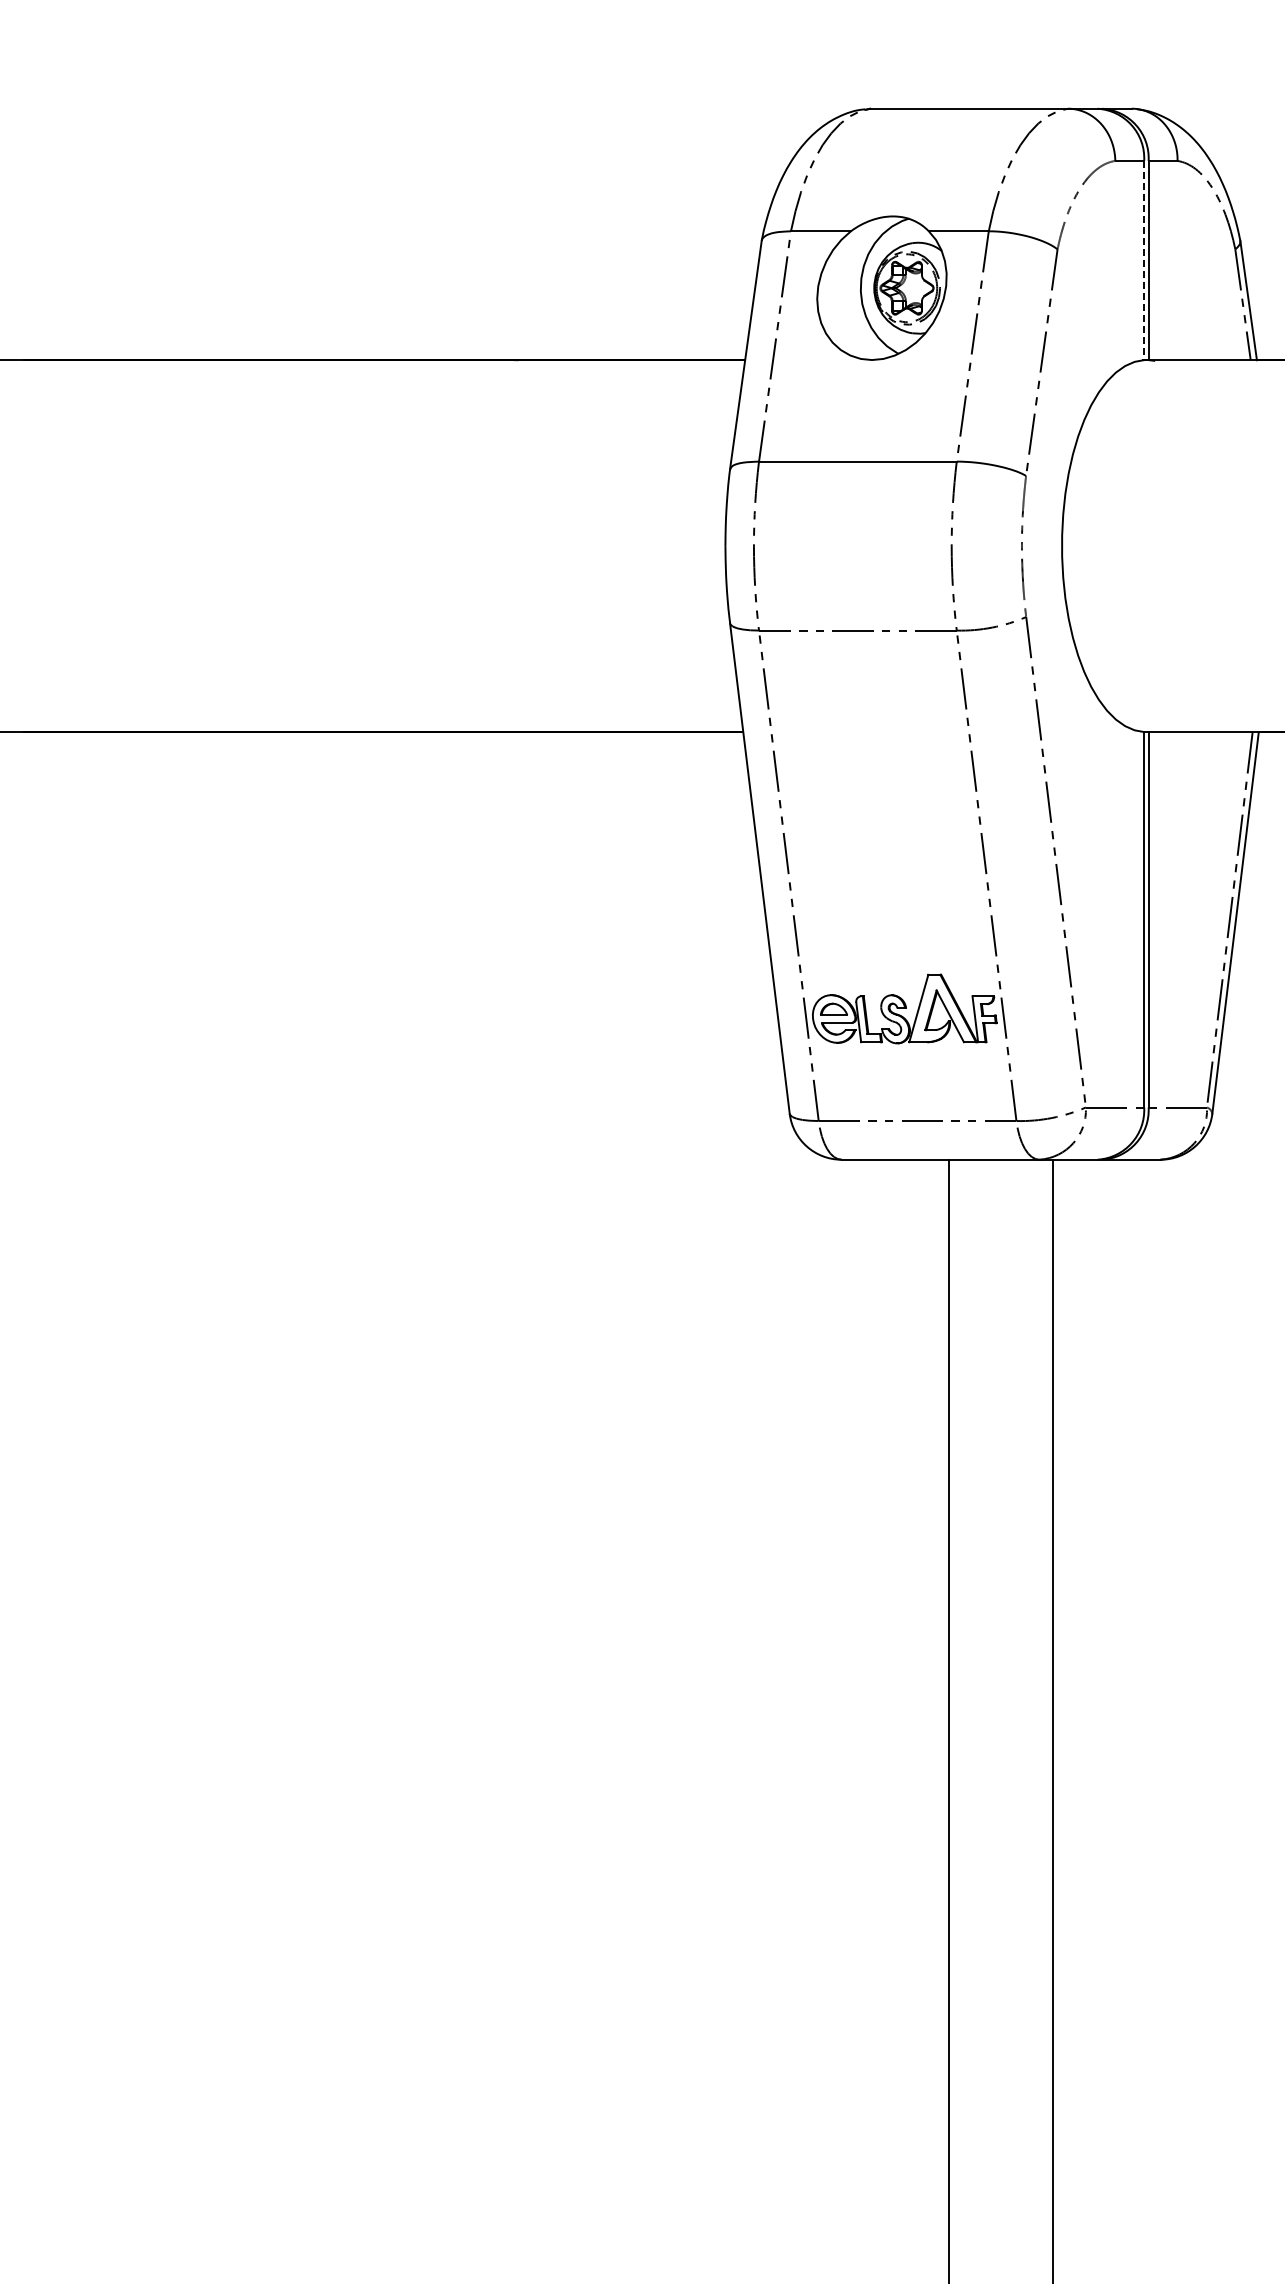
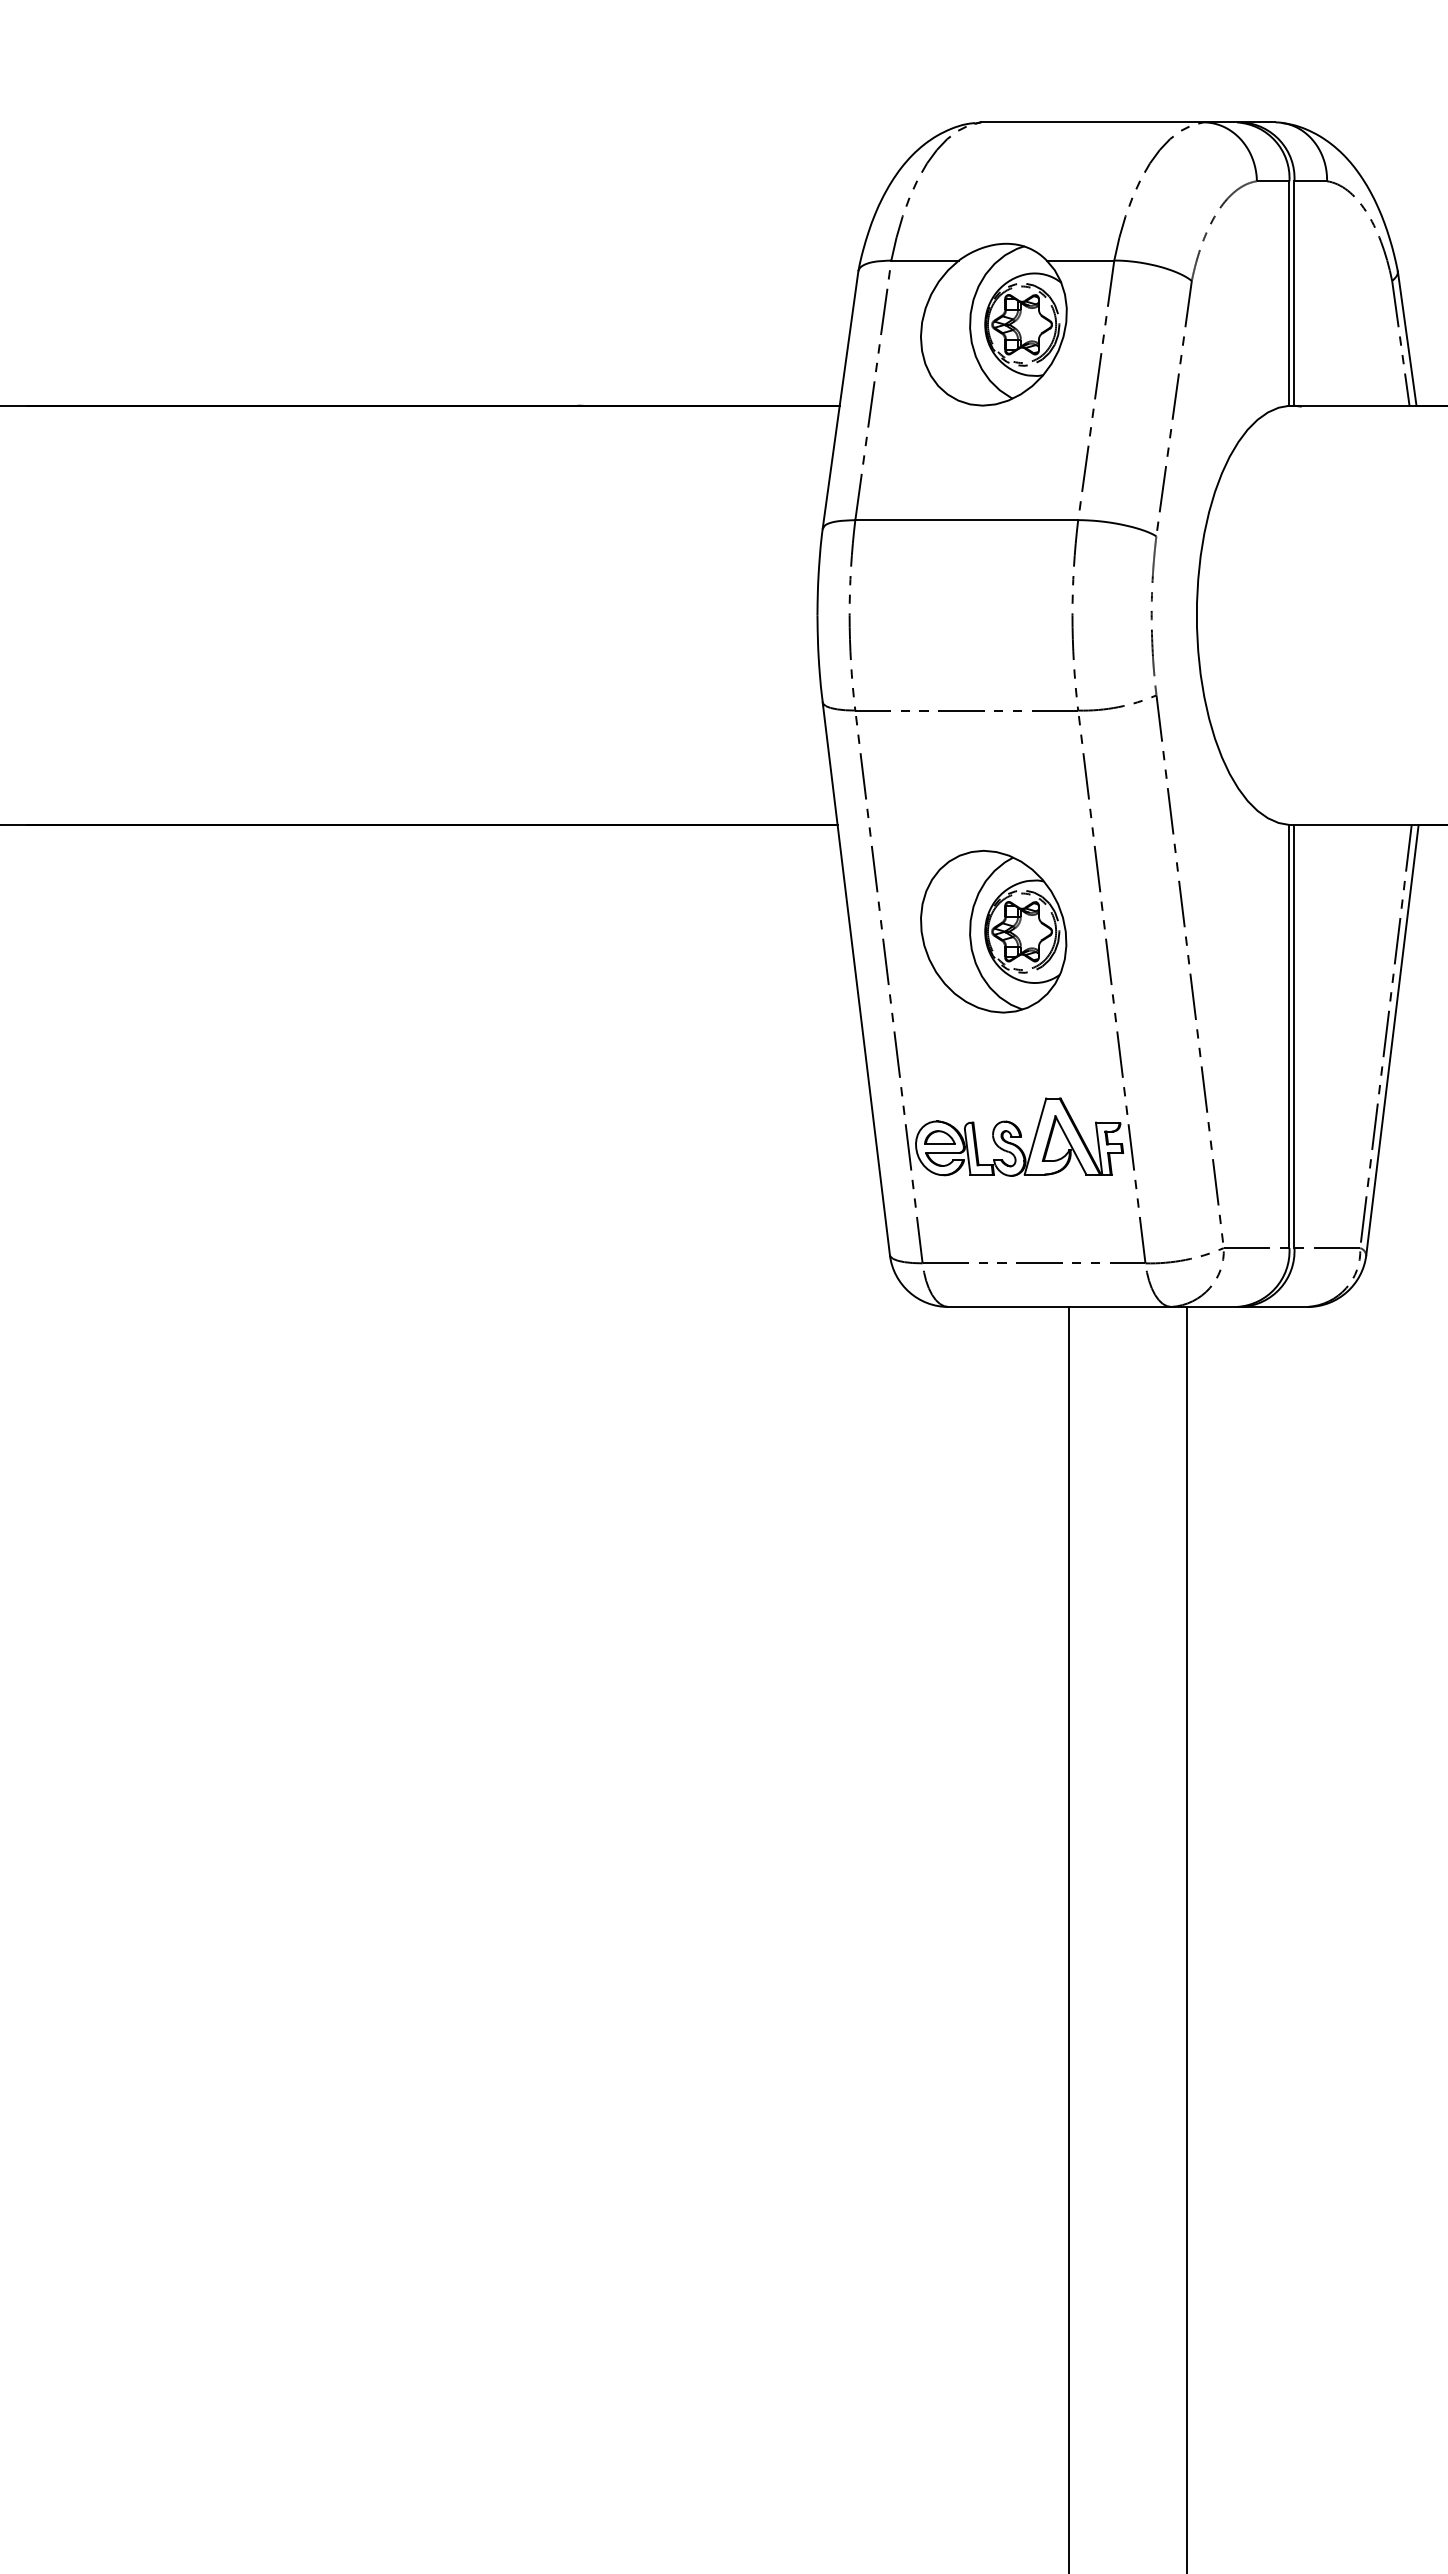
line: (1144, 260) -> (1289, 293), dashed -> solid
part: (881, 826) -> (993, 931), added

